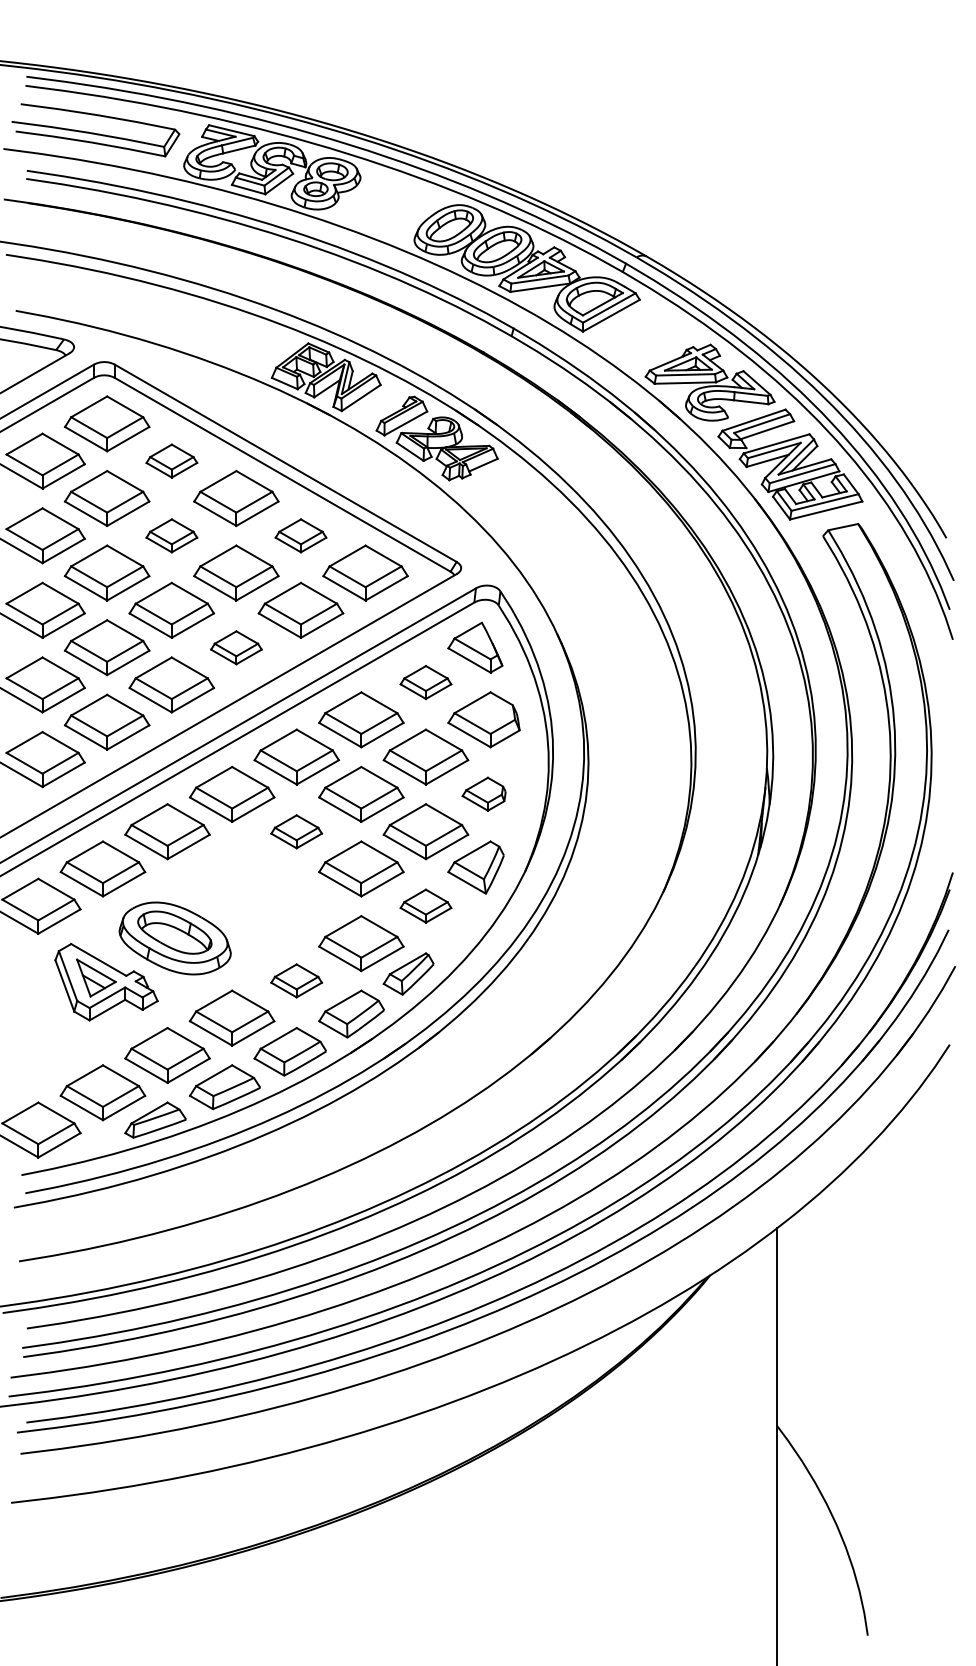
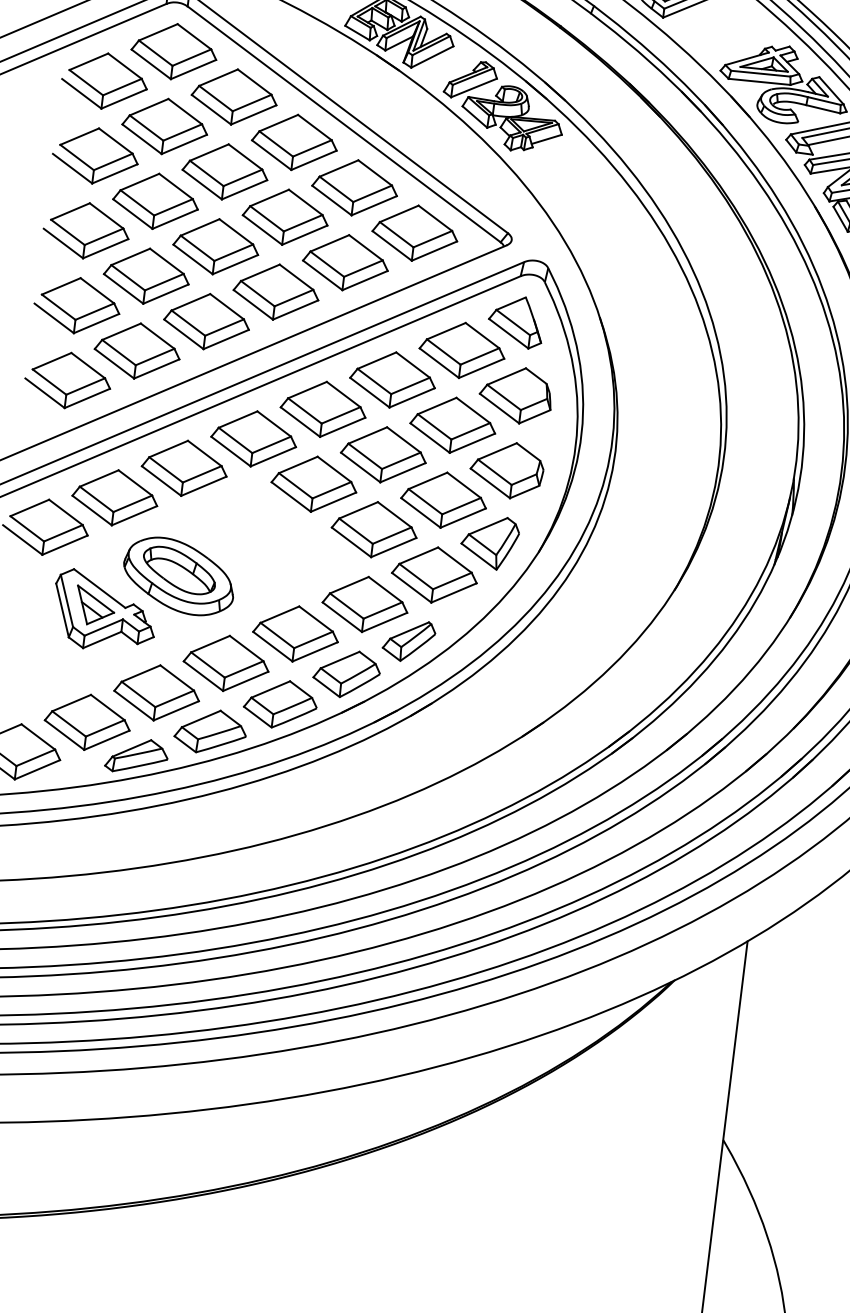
part: (171, 460) -> (234, 96), size x1.67
part: (171, 535) -> (225, 171), size x1.67
part: (300, 535) -> (354, 187), size x1.67
part: (236, 647) -> (276, 291), size x1.67
part: (425, 682) -> (461, 350), size x1.67
part: (483, 793) -> (506, 468), size x1.67
part: (296, 831) -> (314, 484), size x1.67
part: (425, 905) -> (434, 574), size x1.67
part: (296, 980) -> (295, 633), size x1.67

